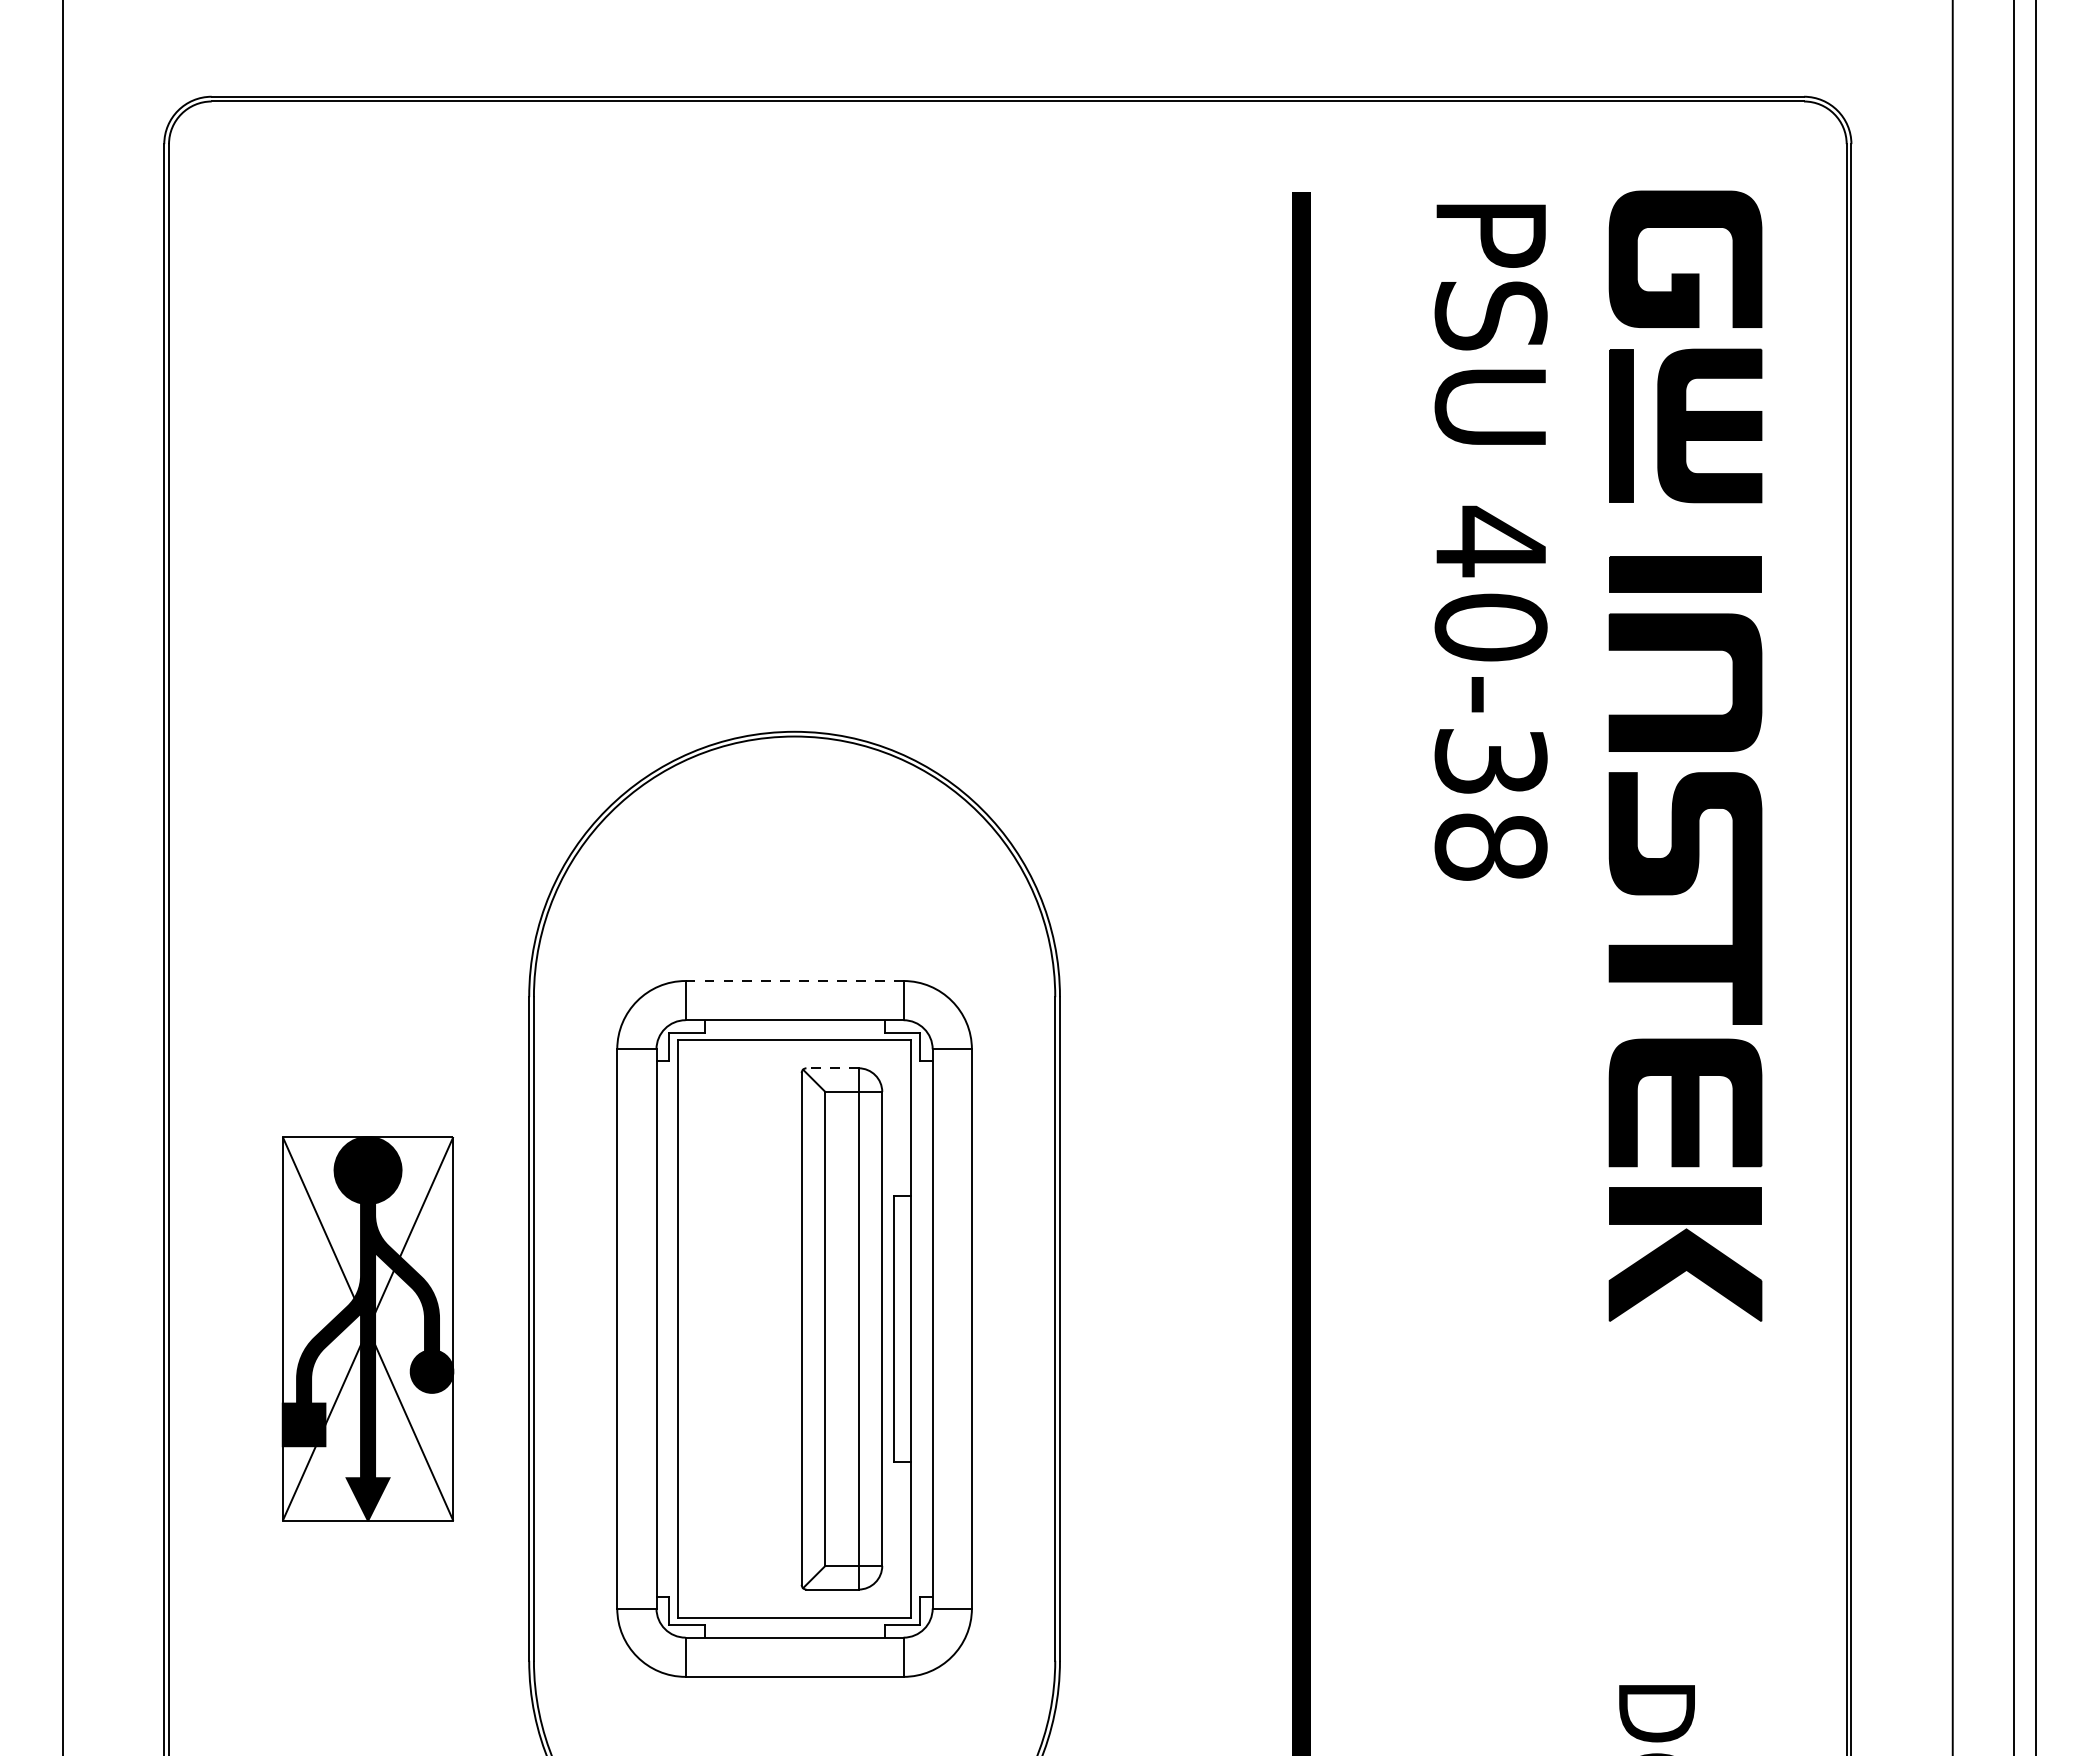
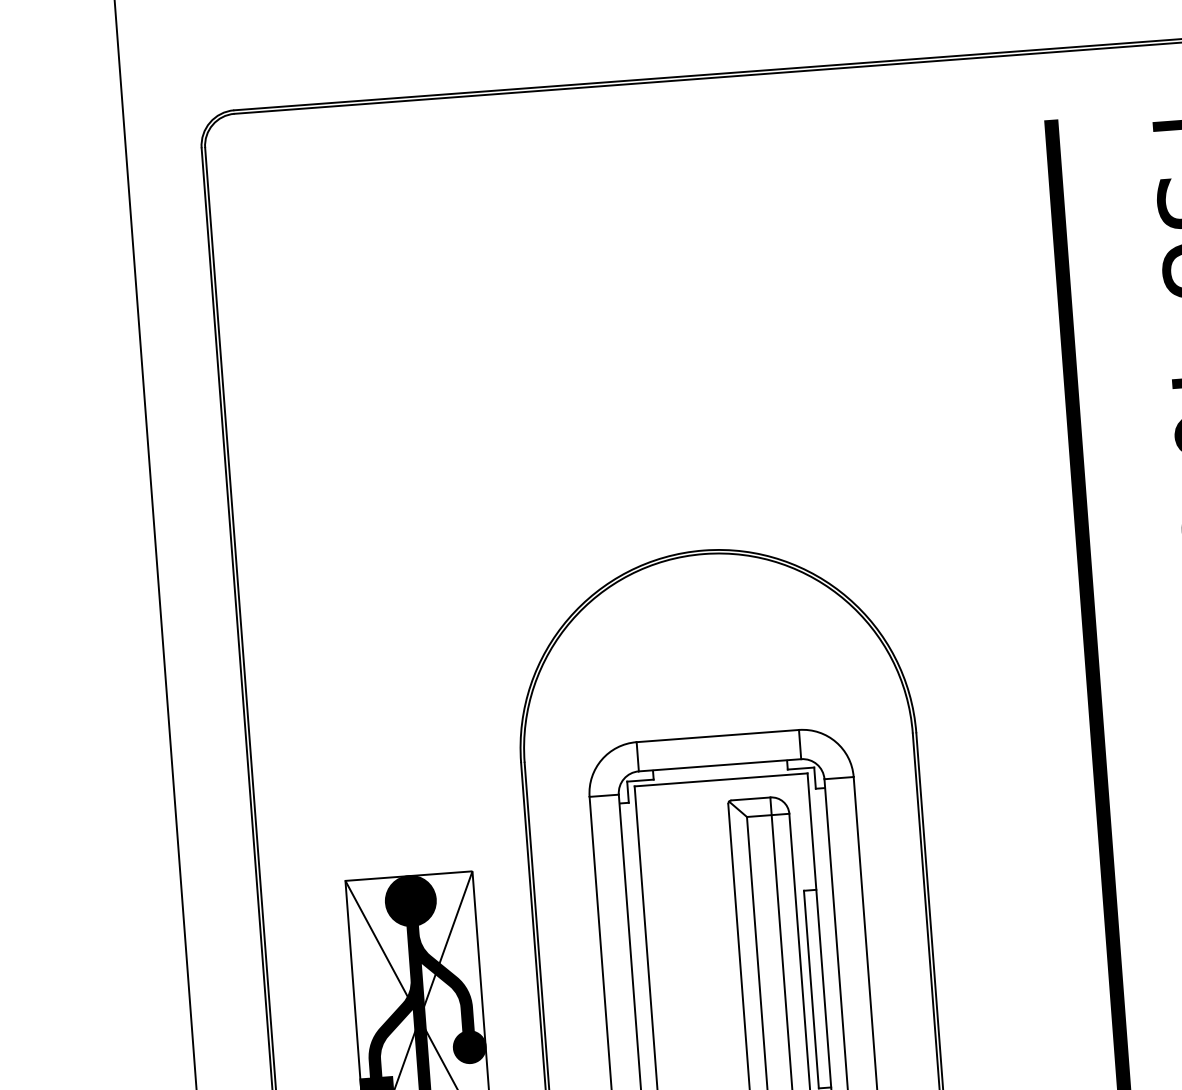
line: (794, 981) -> (717, 736), dashed -> solid
line: (832, 1068) -> (750, 799), dashed -> solid

